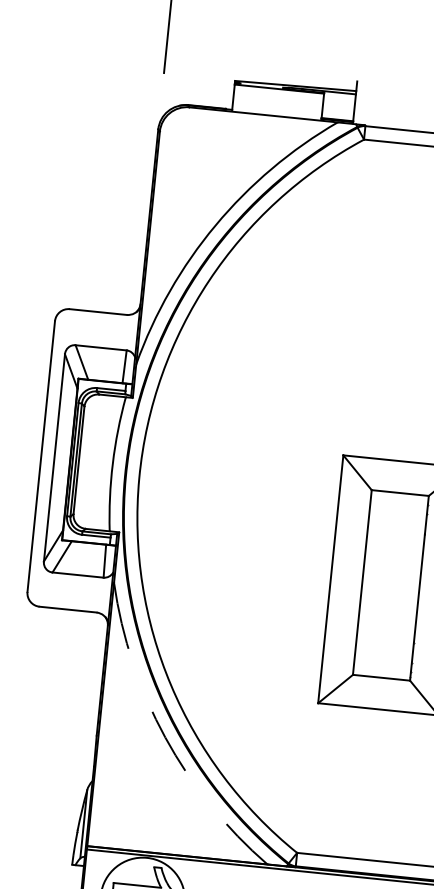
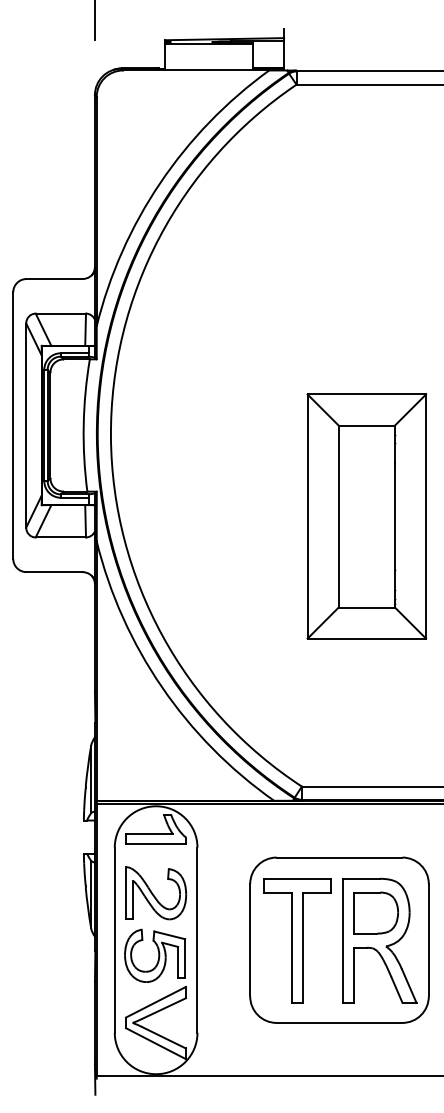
arc: (165, 737) -> (162, 687), dashed -> solid

